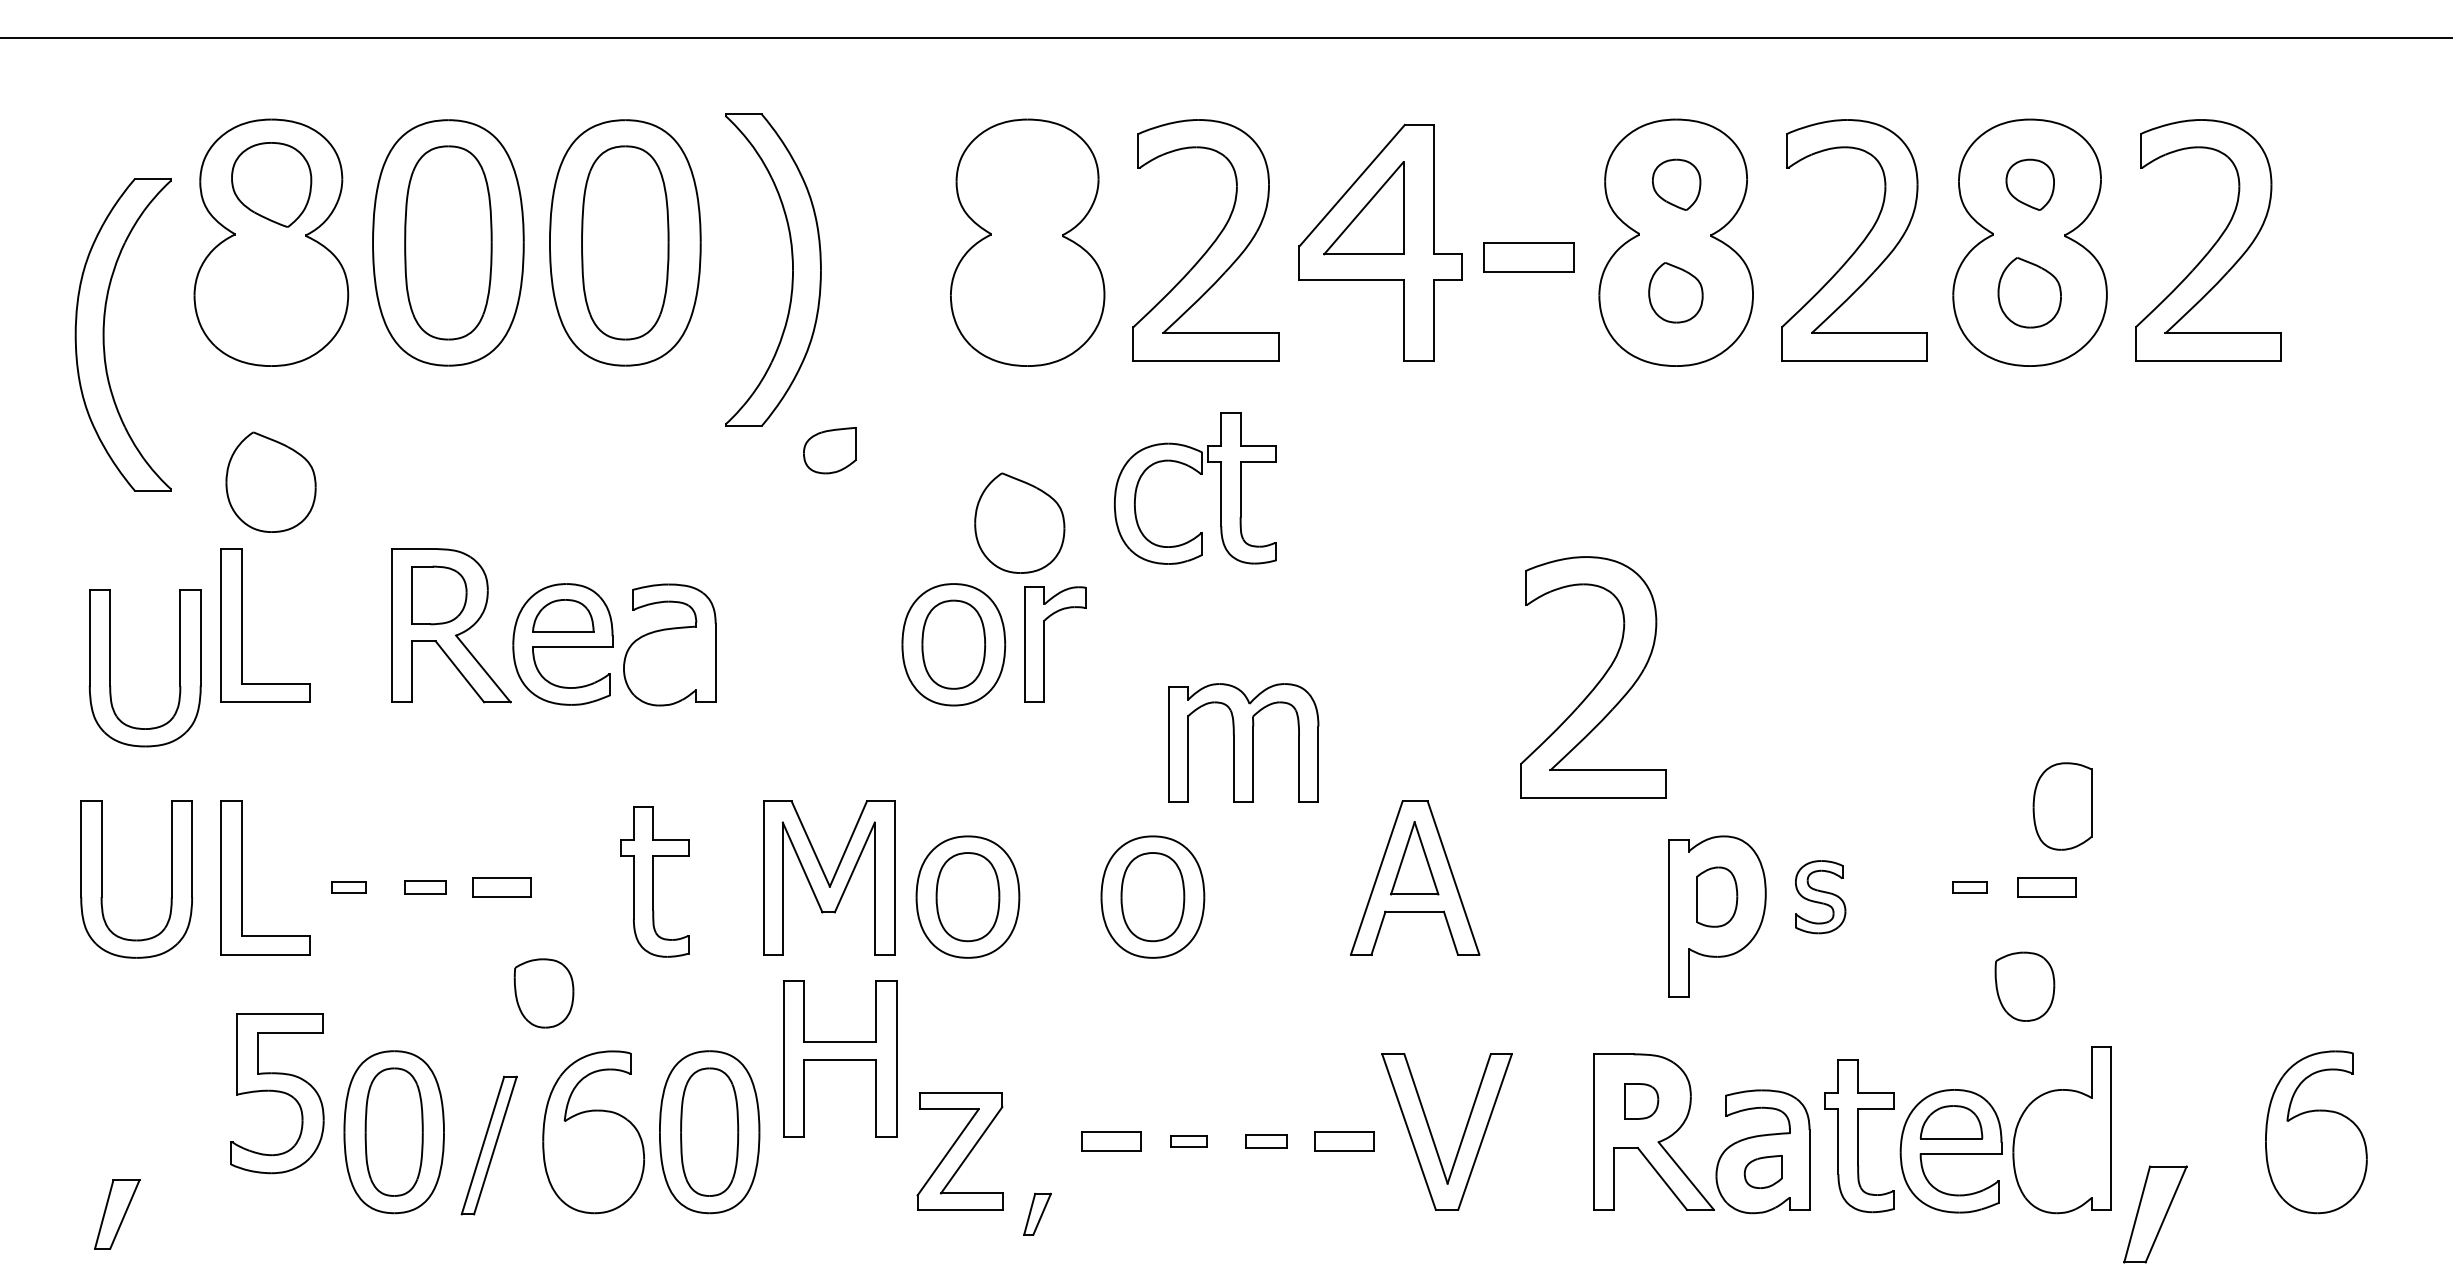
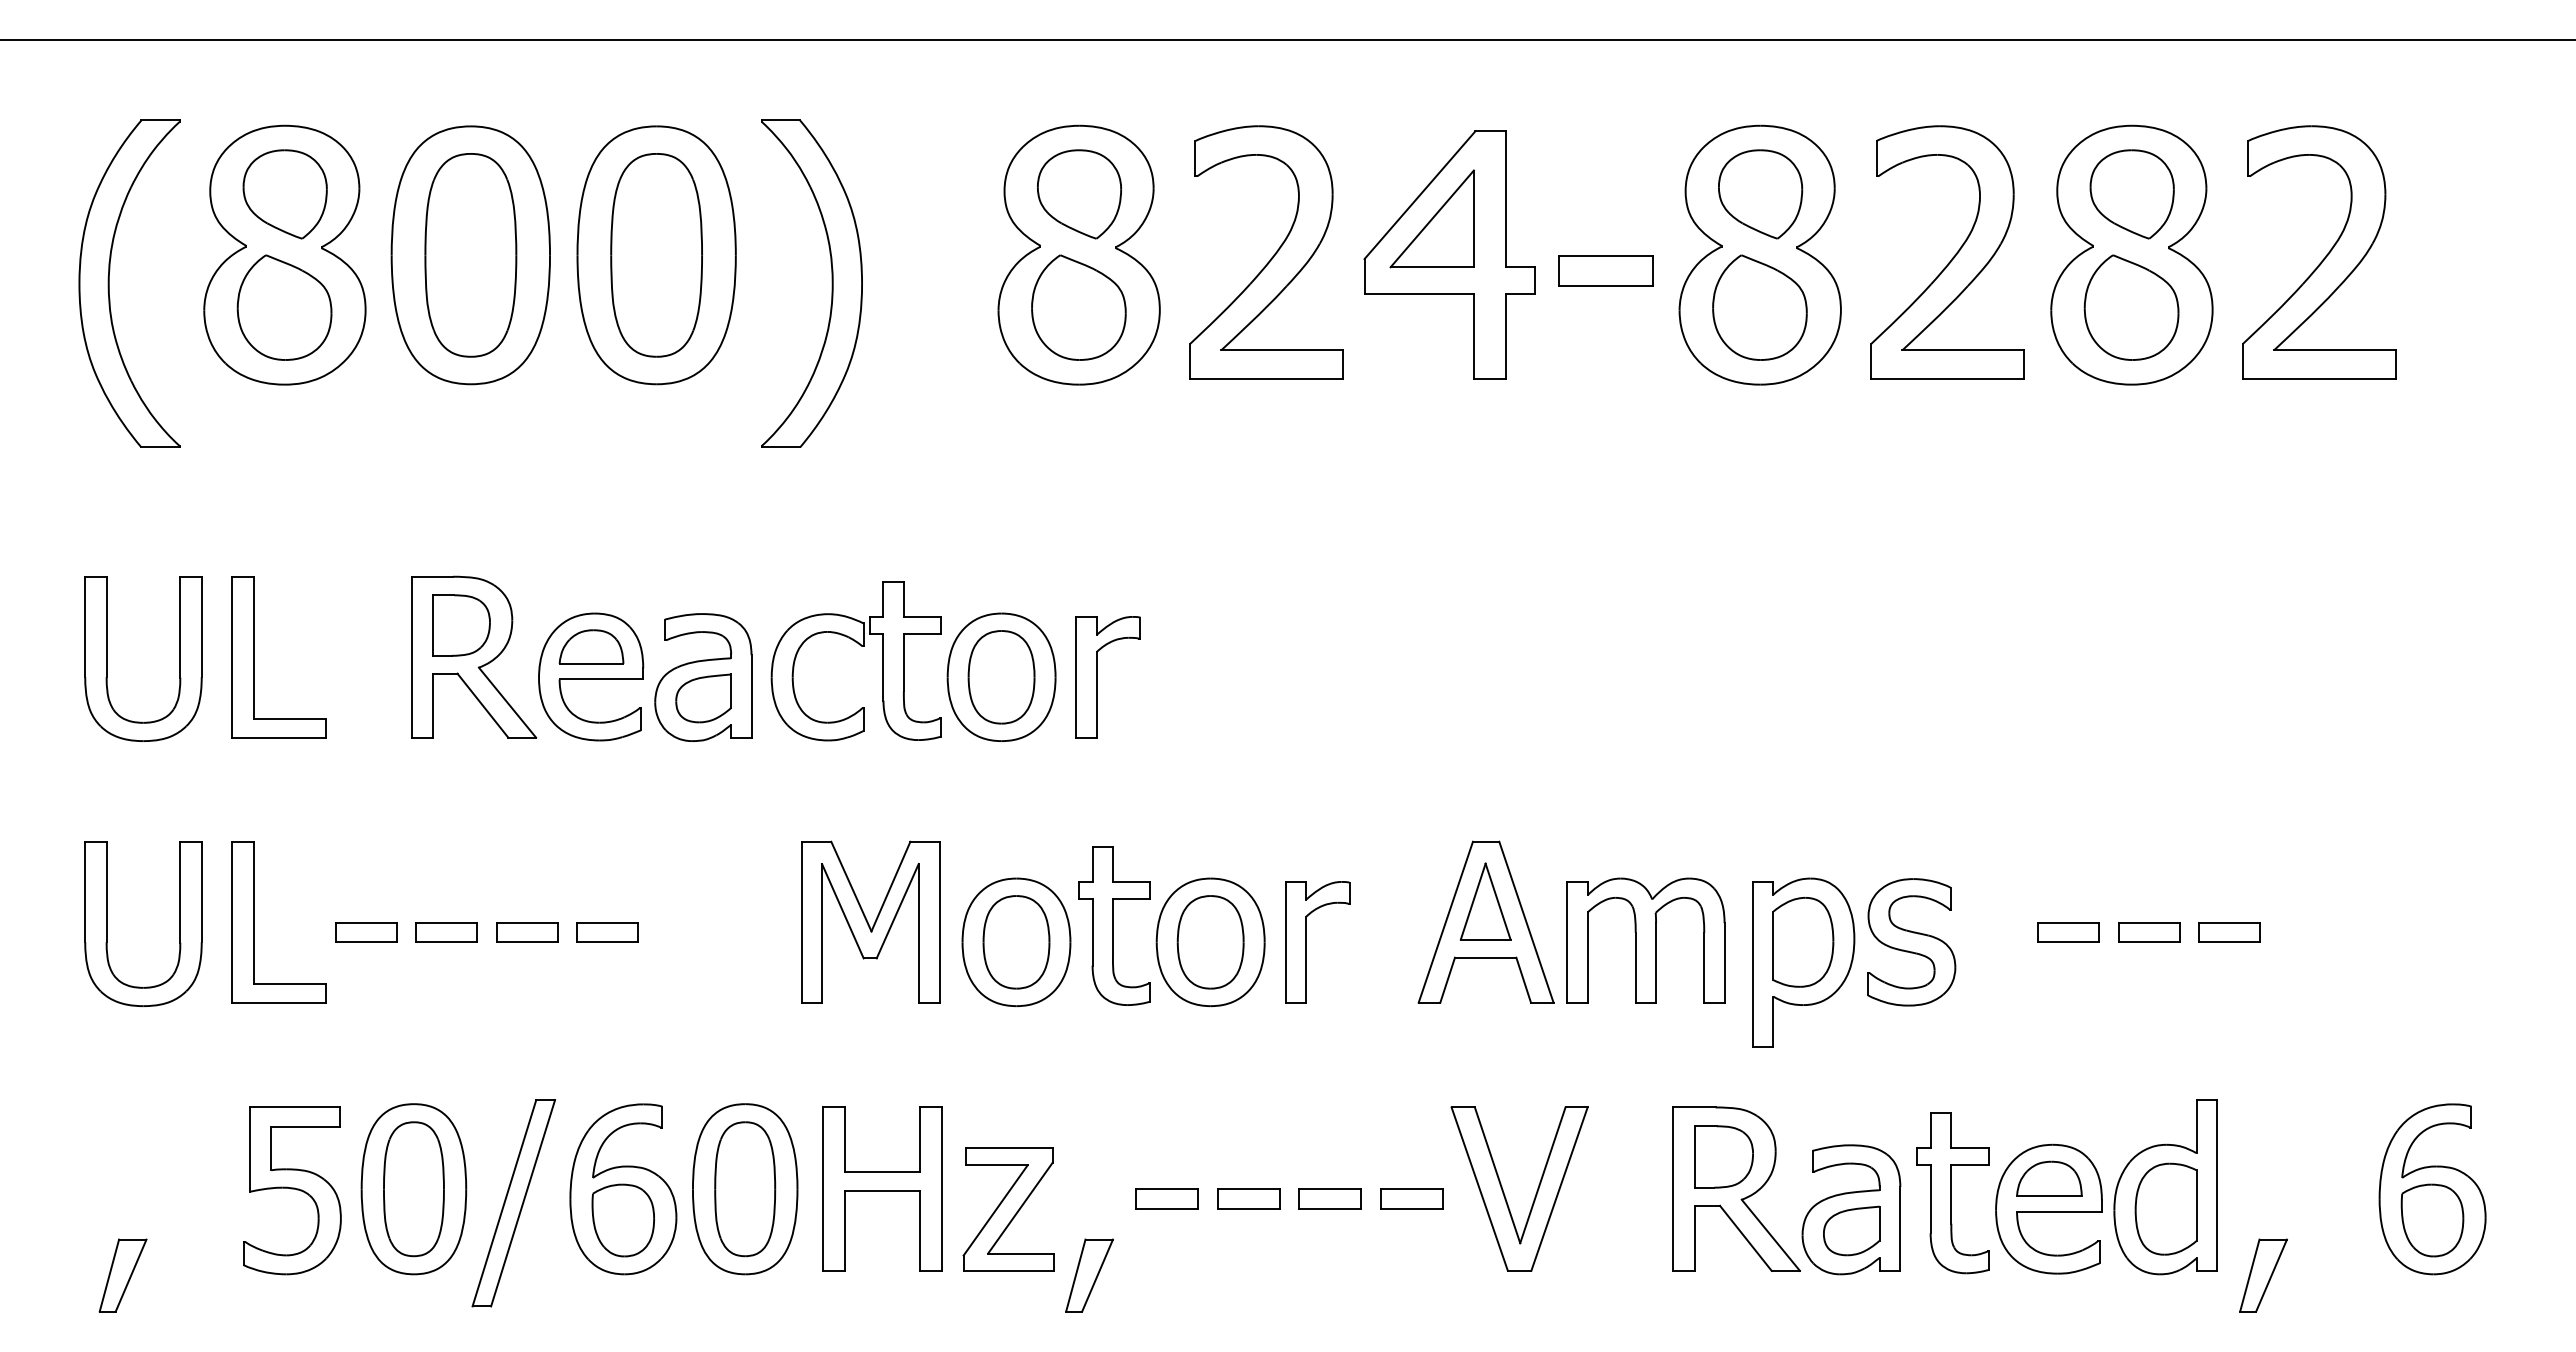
part: (1027, 185) -> (1079, 194), added
part: (1676, 185) -> (1760, 194), size x1.67
part: (2029, 185) -> (2131, 194), size x1.67
part: (1675, 292) -> (1759, 307), size x1.67
part: (2029, 292) -> (2131, 307), size x1.43
part: (104, 334) -> (109, 283), moved
part: (829, 450) -> (703, 698), moved
part: (1200, 474) -> (861, 646), moved
part: (270, 482) -> (284, 307), moved
part: (1019, 523) -> (1078, 307), moved
part: (110, 667) -> (107, 658), moved
part: (1599, 680) -> (1679, 714), removed
part: (1243, 743) -> (1645, 940), moved
part: (2062, 805) -> (2165, 1208), moved
part: (654, 881) -> (1114, 925), moved
part: (349, 887) -> (366, 932), size x1.67
part: (425, 887) -> (446, 932), size x1.43
part: (578, 887) -> (607, 932), added
part: (1969, 887) -> (2068, 932), size x1.67
part: (2122, 887) -> (2229, 932), added
part: (1244, 897) -> (1306, 942), added
part: (1717, 897) -> (1803, 942), size x1.43
part: (1820, 897) -> (1911, 942), size x1.67
part: (2024, 986) -> (2432, 1220), moved
part: (543, 993) -> (622, 1220), moved
part: (840, 1058) -> (882, 1188), moved
part: (277, 1093) -> (292, 1190), moved
part: (1641, 1101) -> (1723, 1156), size x1.67
part: (1188, 1141) -> (1248, 1198), size x1.67
part: (1266, 1141) -> (1329, 1198), size x1.43
part: (489, 1145) -> (513, 1203), size x1.43
part: (1763, 1171) -> (1851, 1230), size x1.43
part: (1037, 1214) -> (1089, 1275), size x1.67
part: (2155, 1214) -> (2263, 1275), size x0.71

